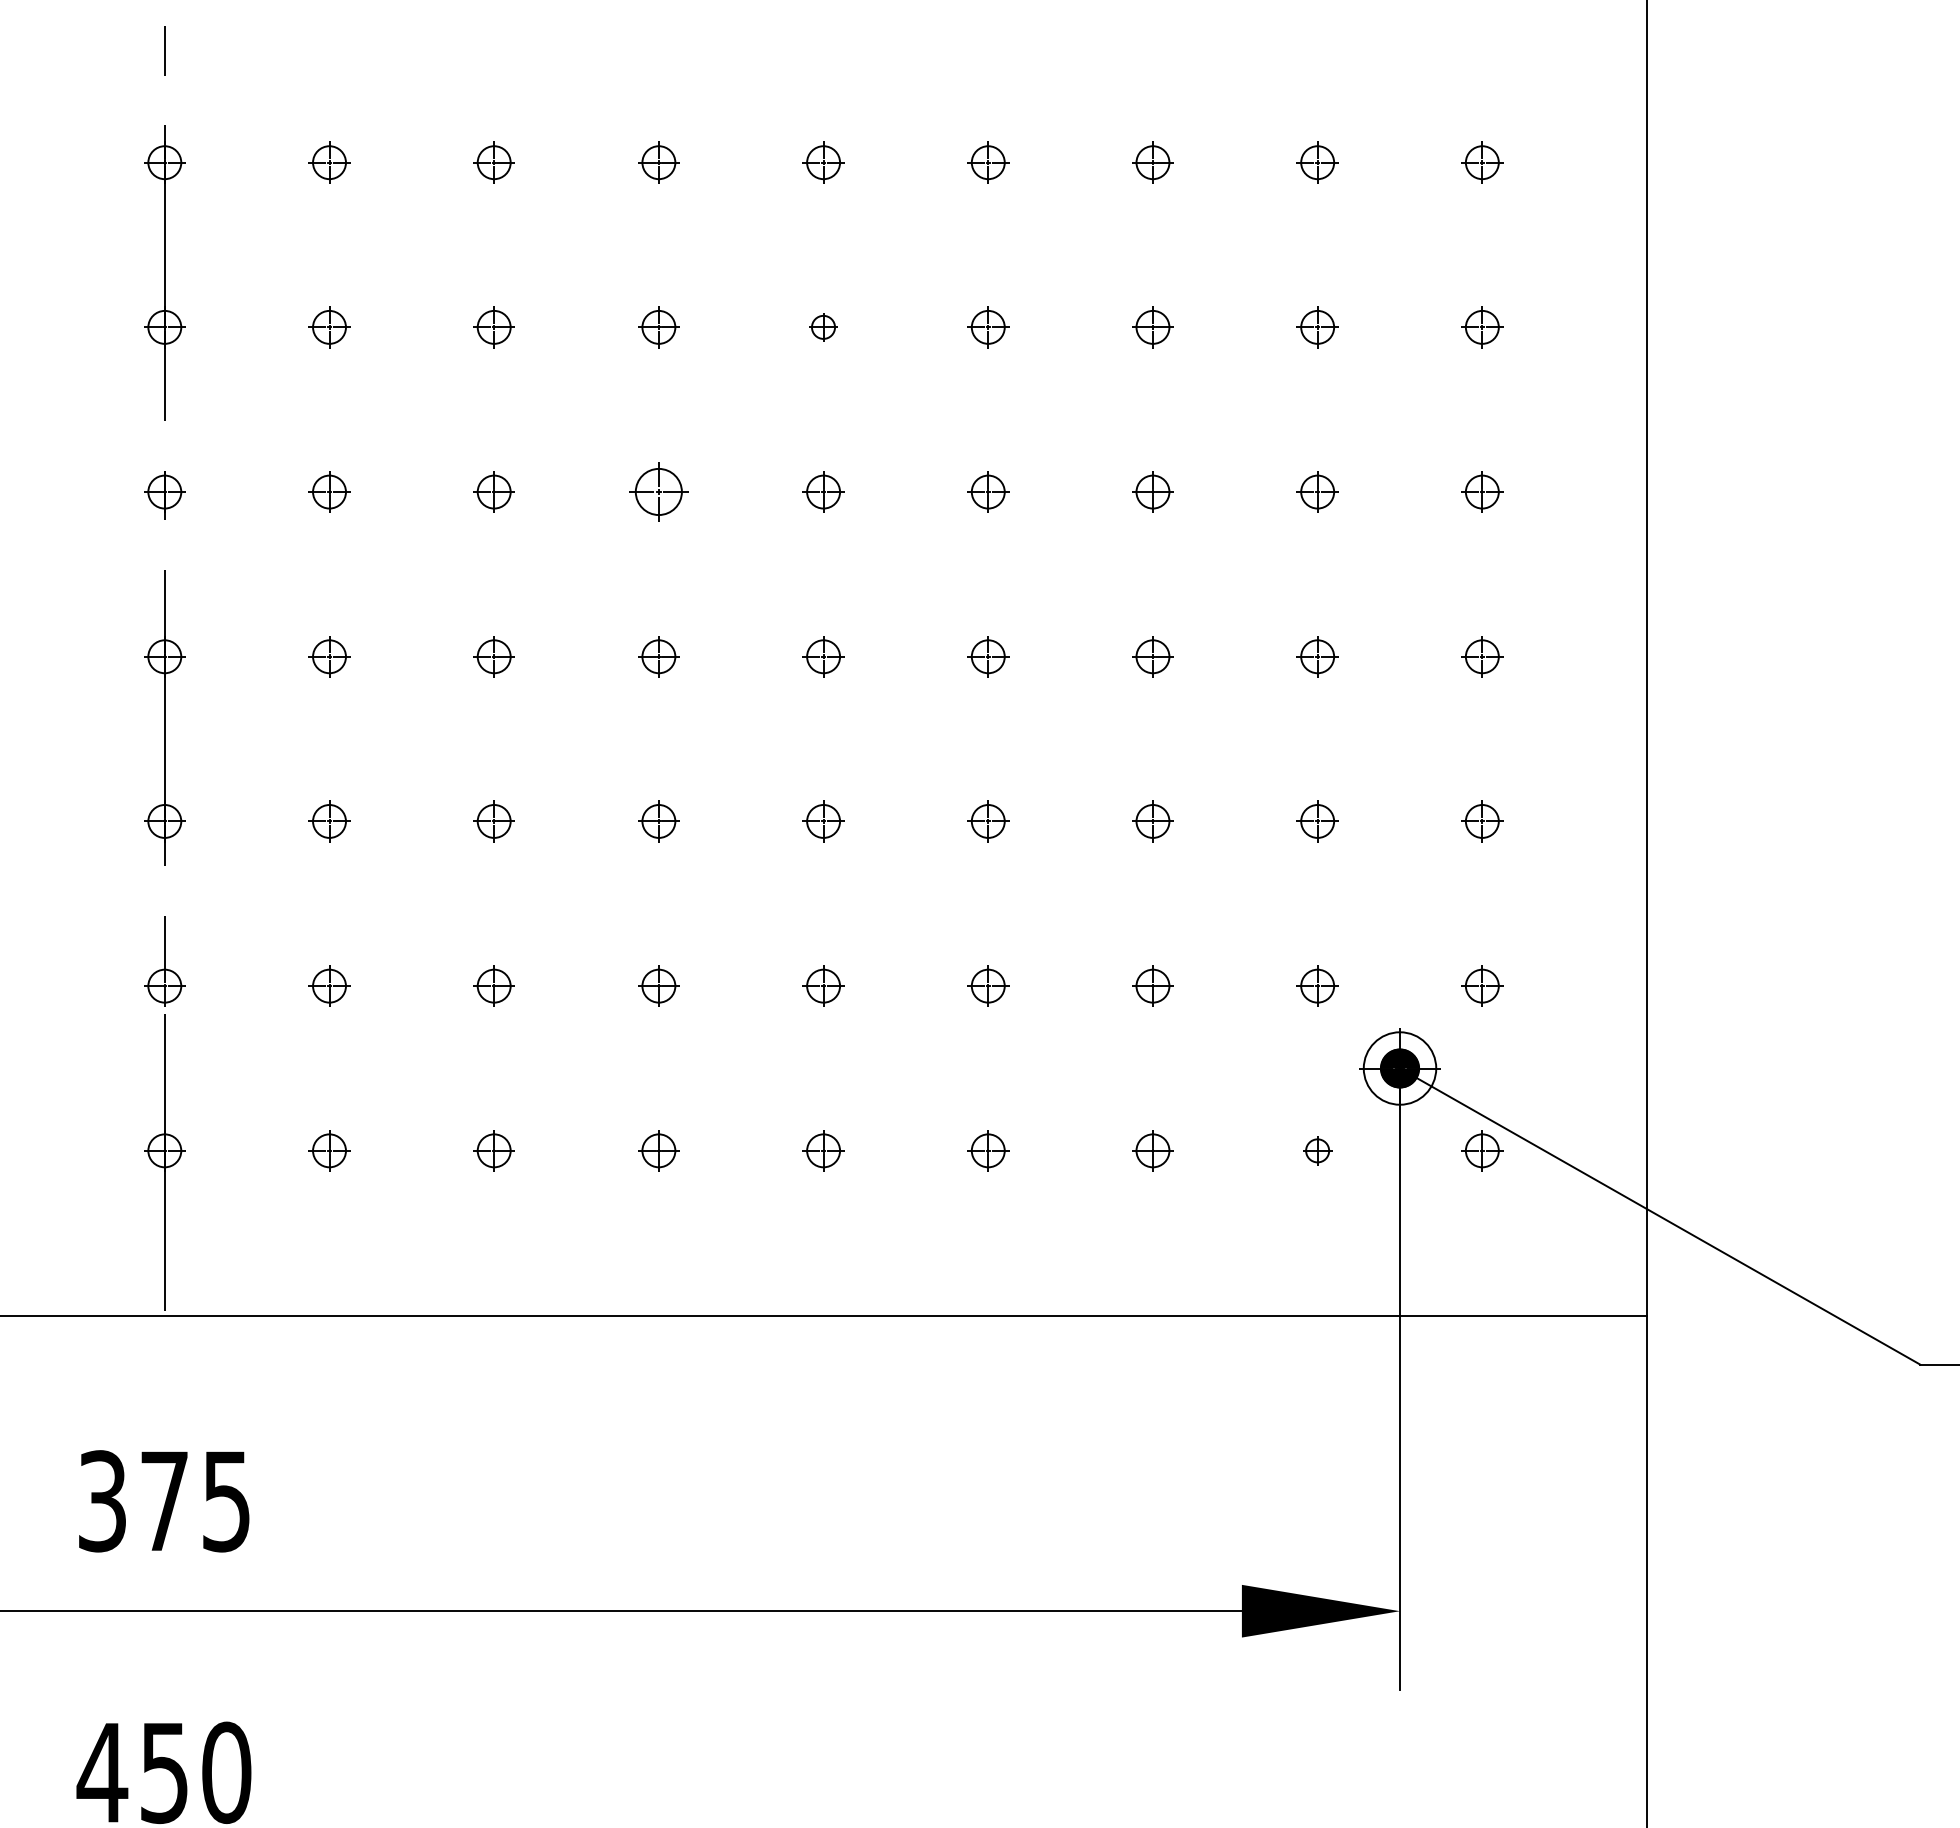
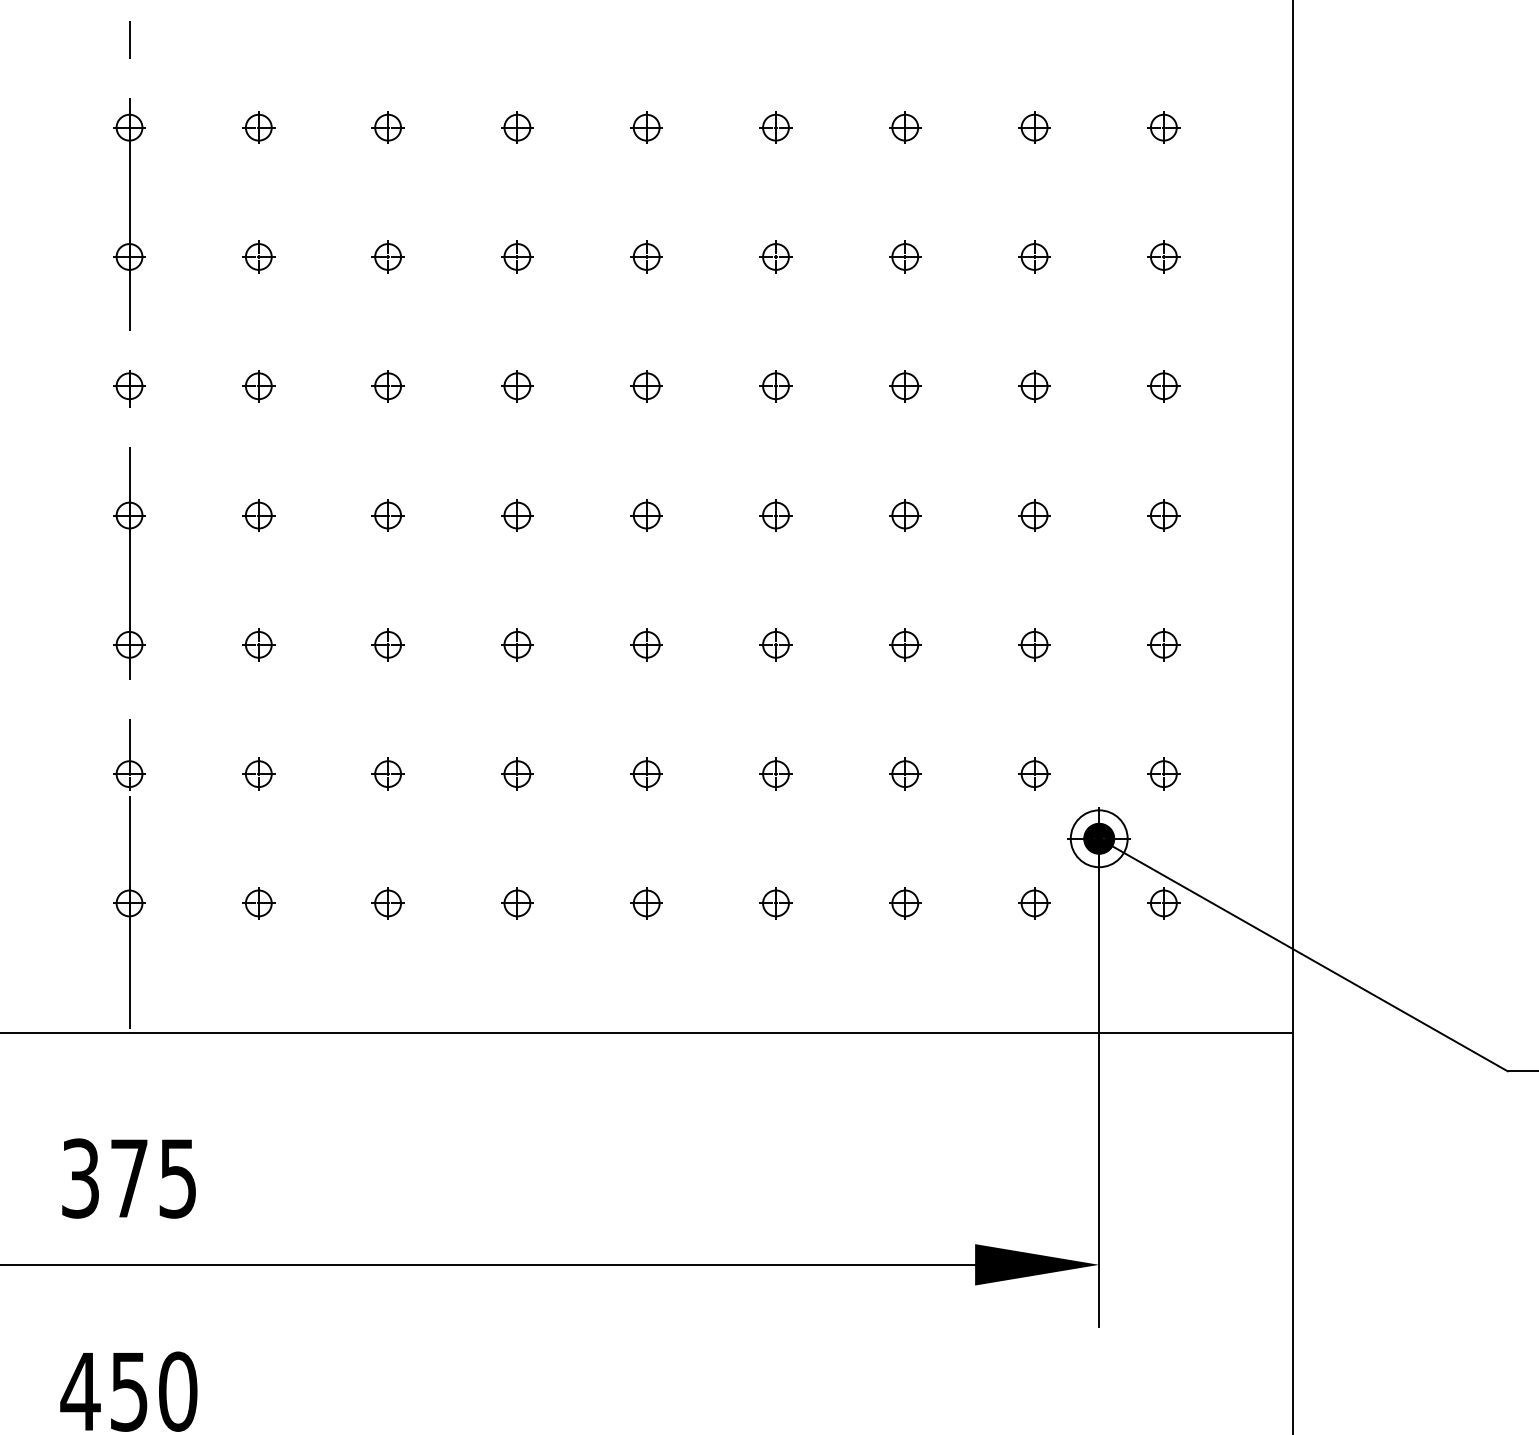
part: (823, 326) -> (646, 256), size x1.43
part: (659, 492) -> (517, 386), size x0.71
part: (1317, 1150) -> (1034, 903), size x1.43

